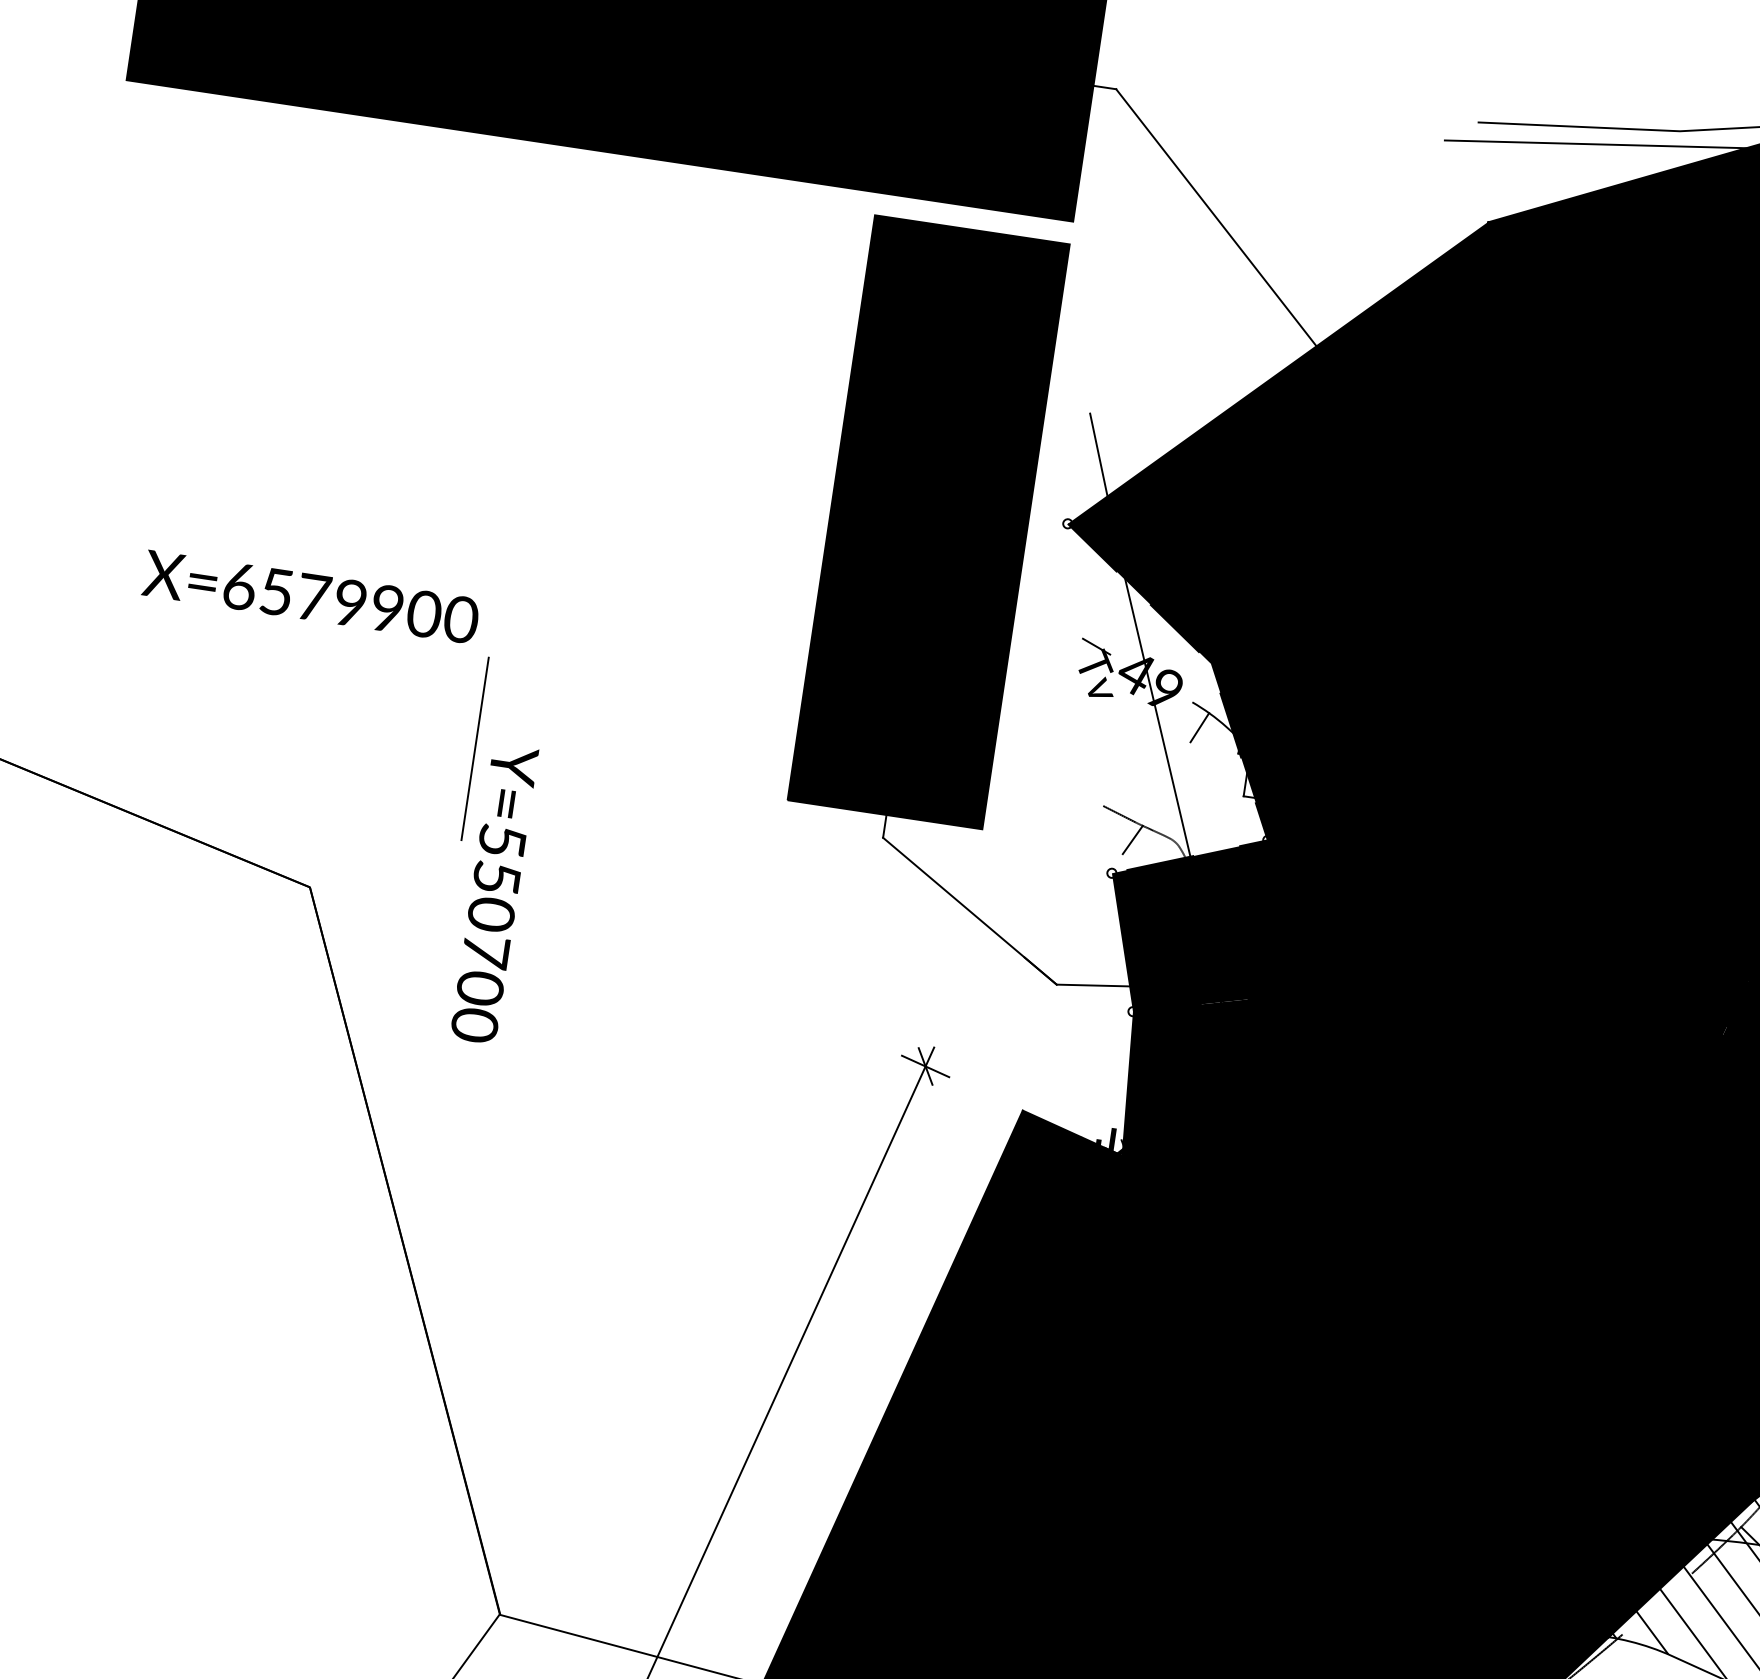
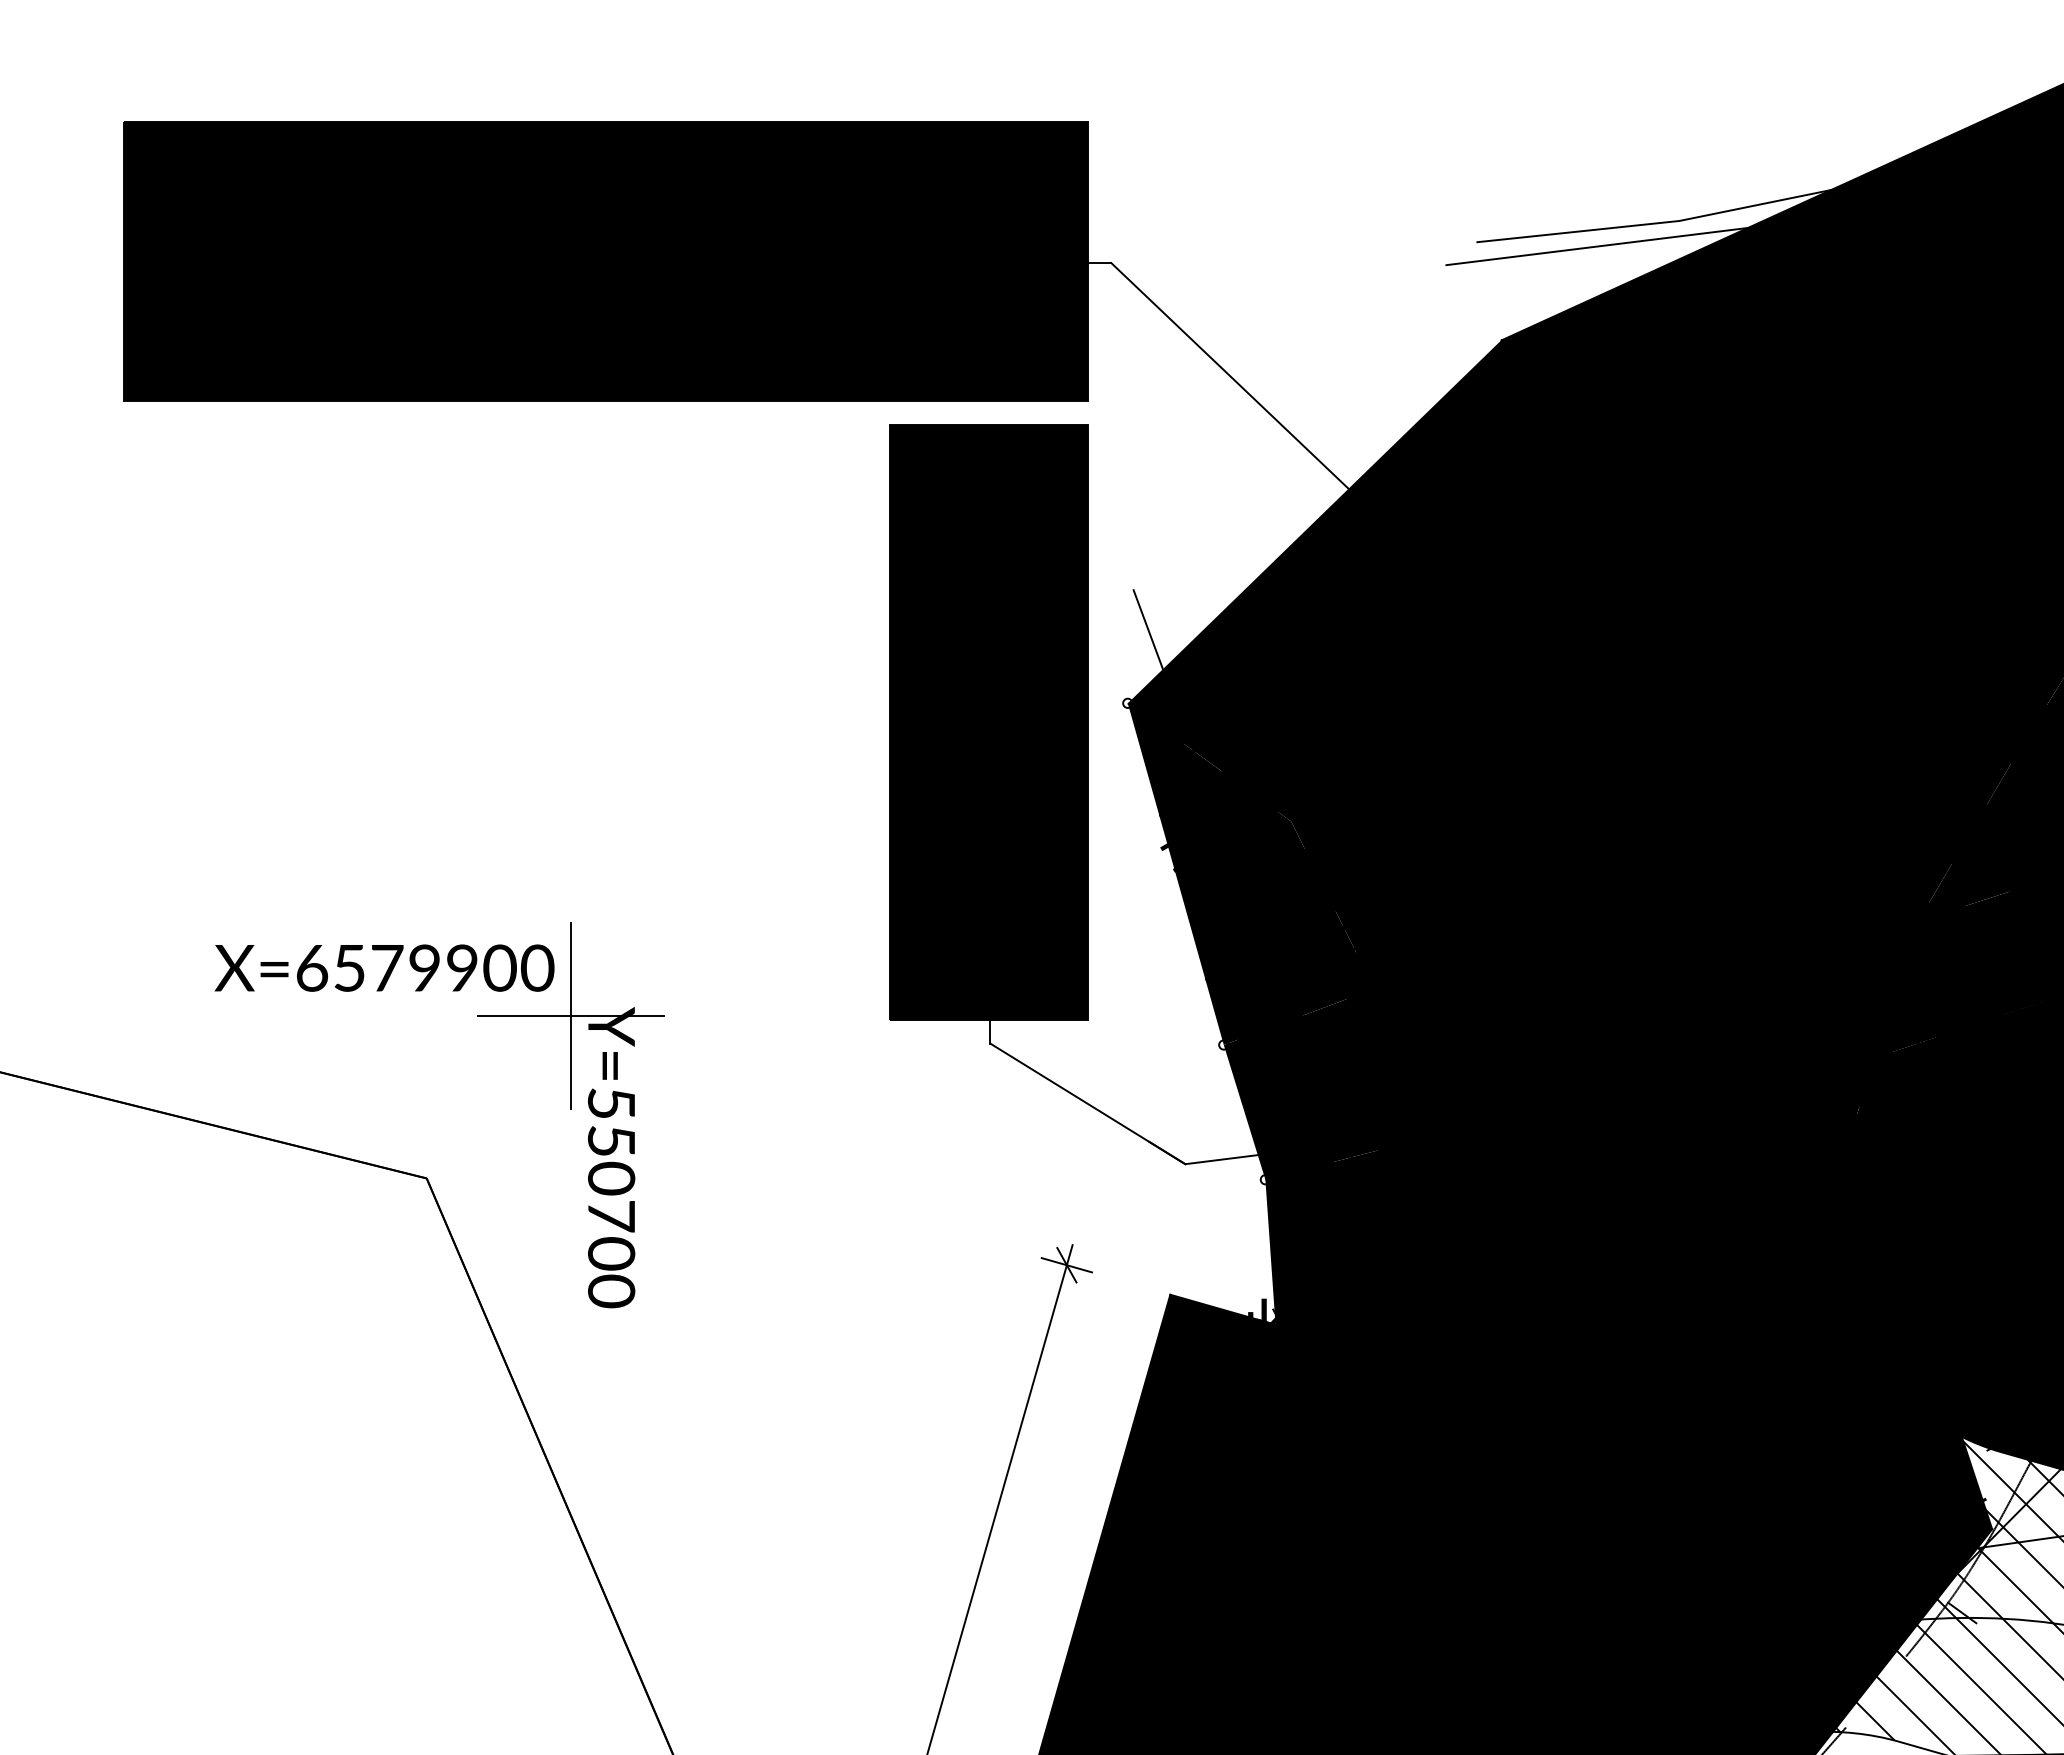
text: (311, 596) -> (384, 967), moved
fill: (1163, 709) -> (1250, 874), added
line: (474, 748) -> (570, 1015), added

